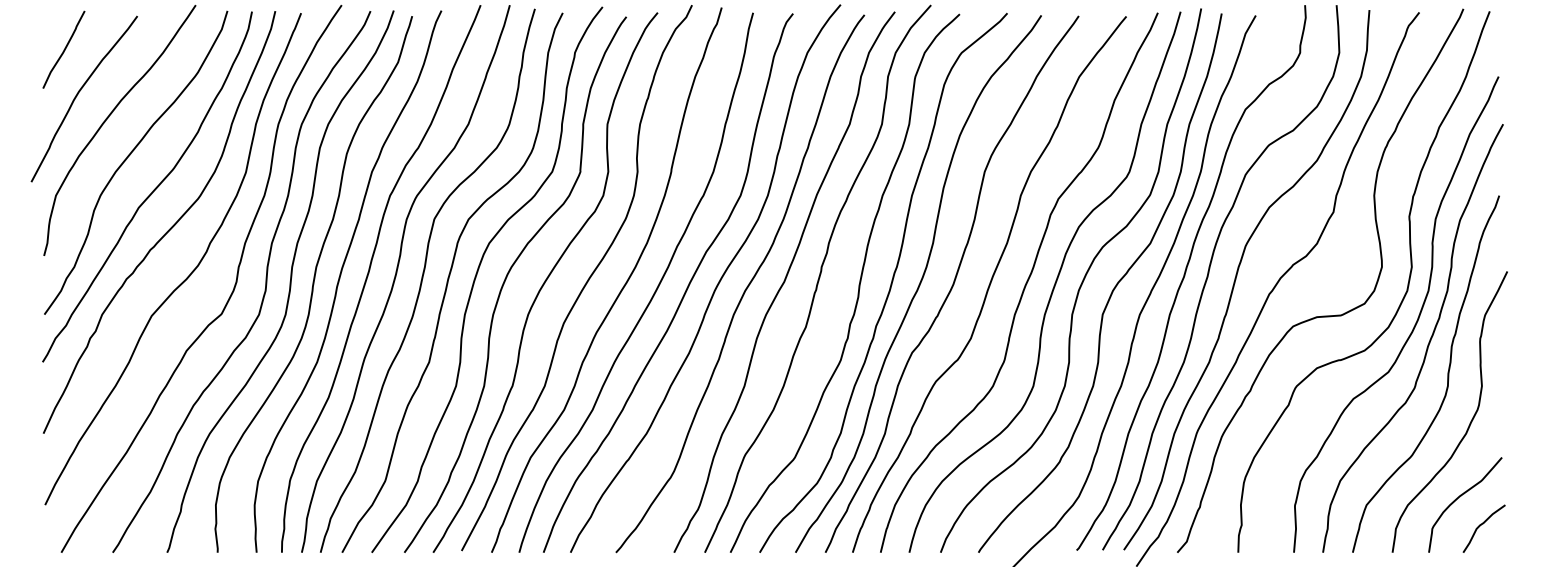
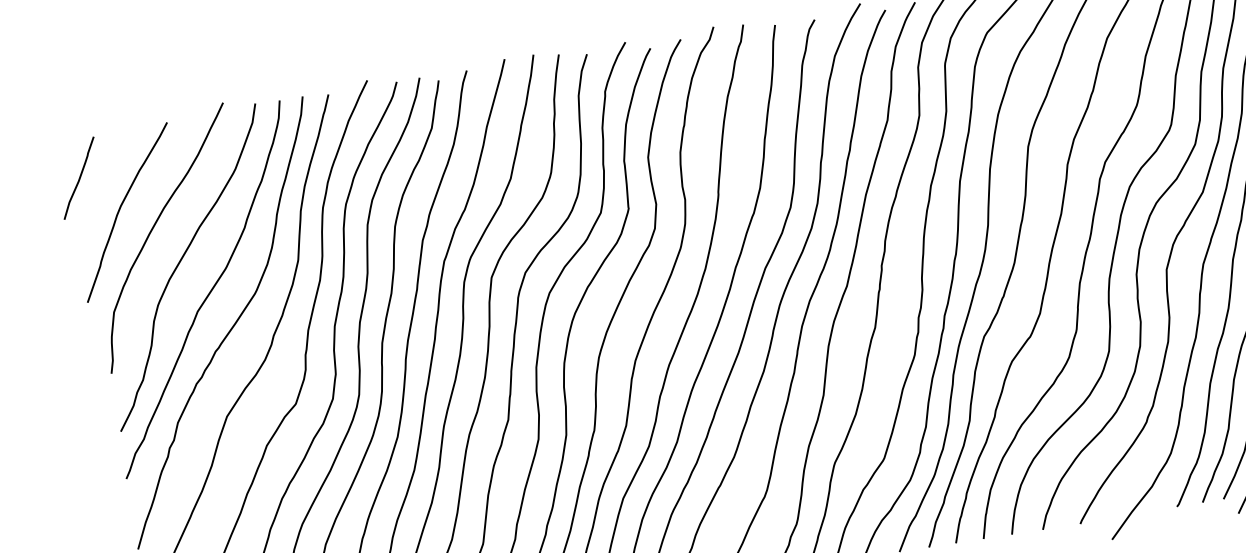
curve: (63, 49) -> (78, 178), moved

